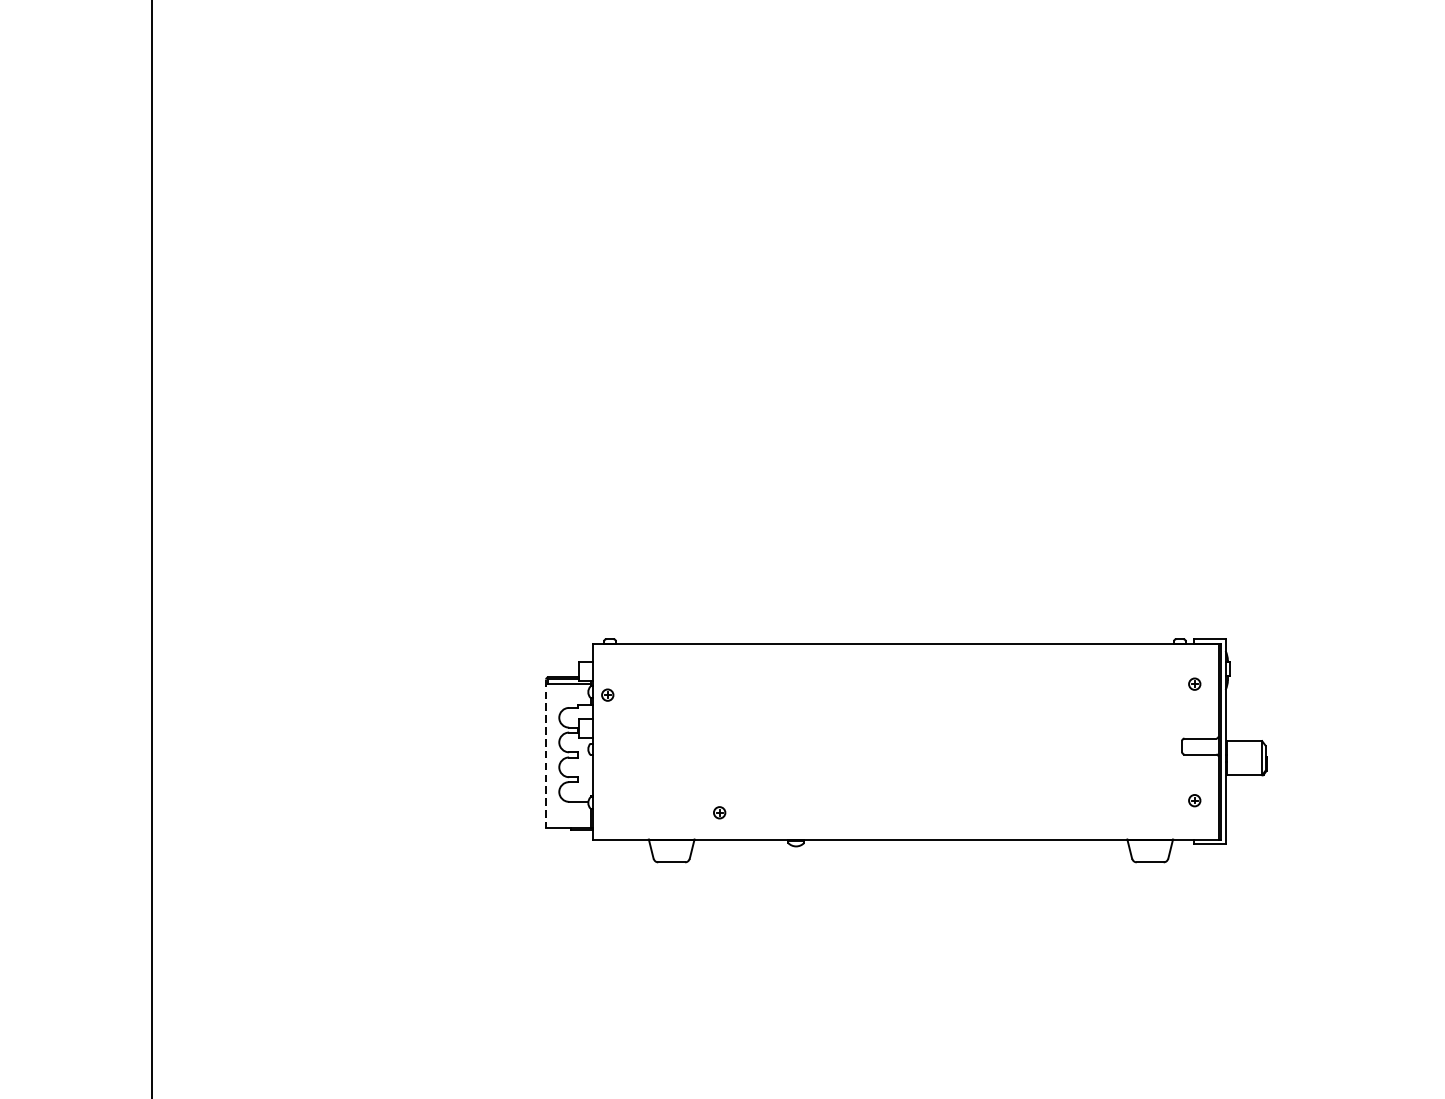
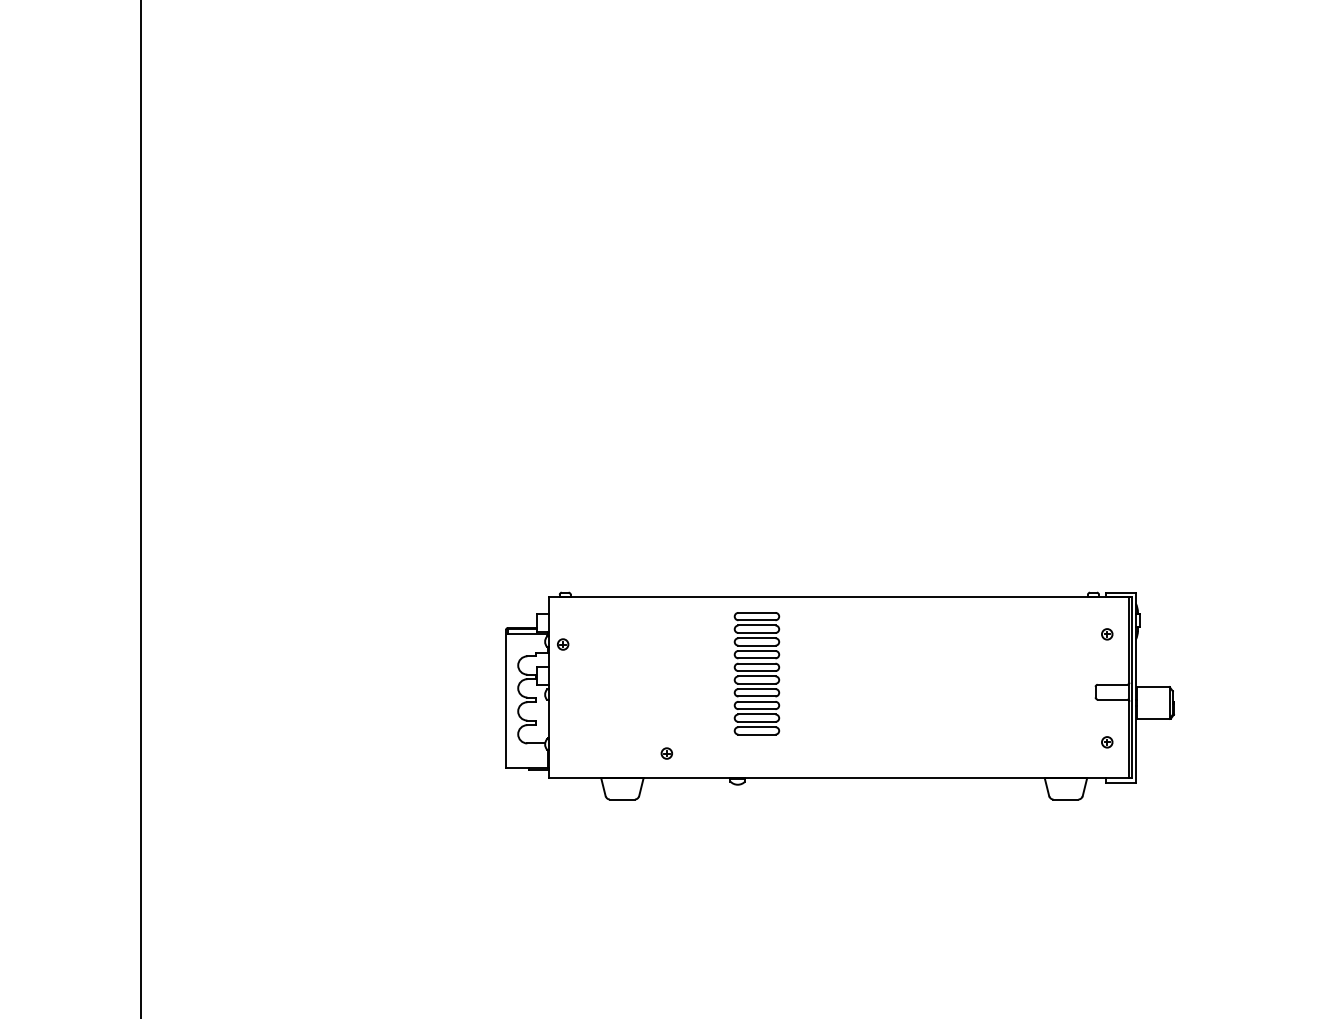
part: (816, 726) -> (756, 673), added
line: (545, 754) -> (505, 699), dashed -> solid

